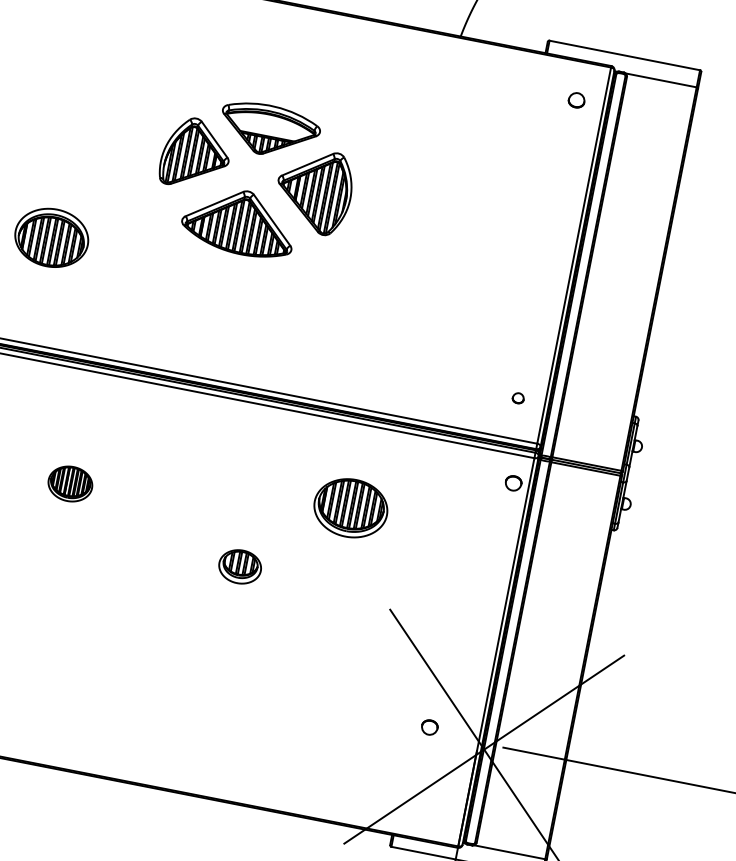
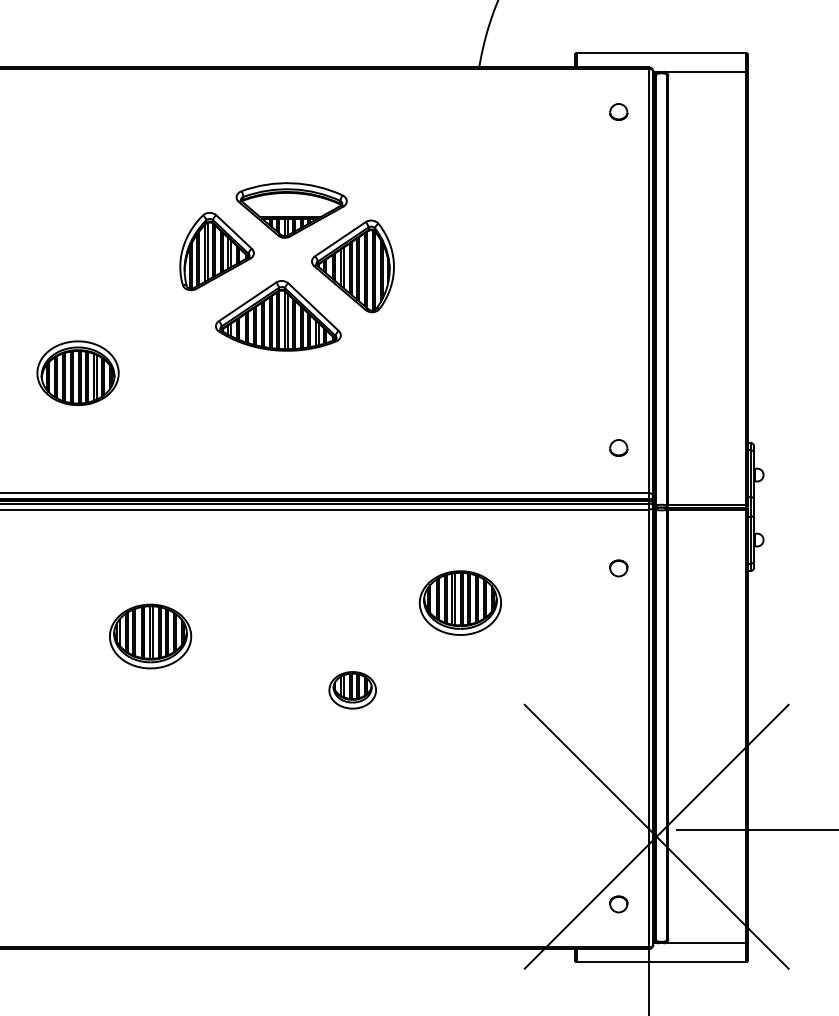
part: (518, 397) -> (618, 447), size x1.43
part: (70, 483) -> (150, 636), size x1.67
part: (513, 483) -> (618, 568), moved
part: (429, 727) -> (618, 904), moved

